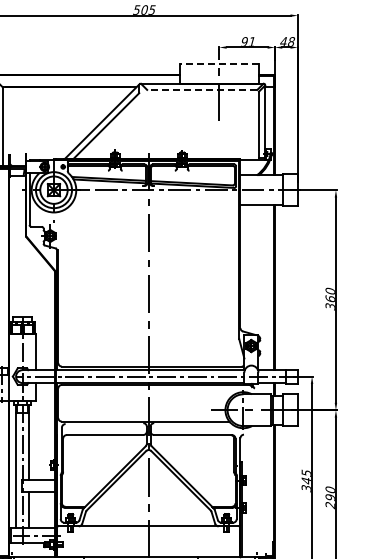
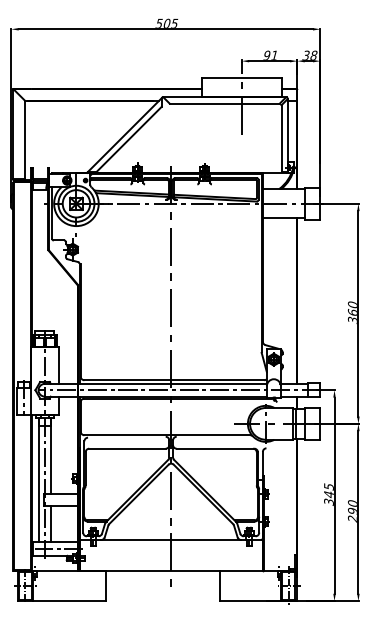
text: (283, 40) -> (305, 54), 48 -> 38
line: (219, 63) -> (241, 77), dashed -> solid
line: (202, 89) -> (224, 103), dashed -> solid

